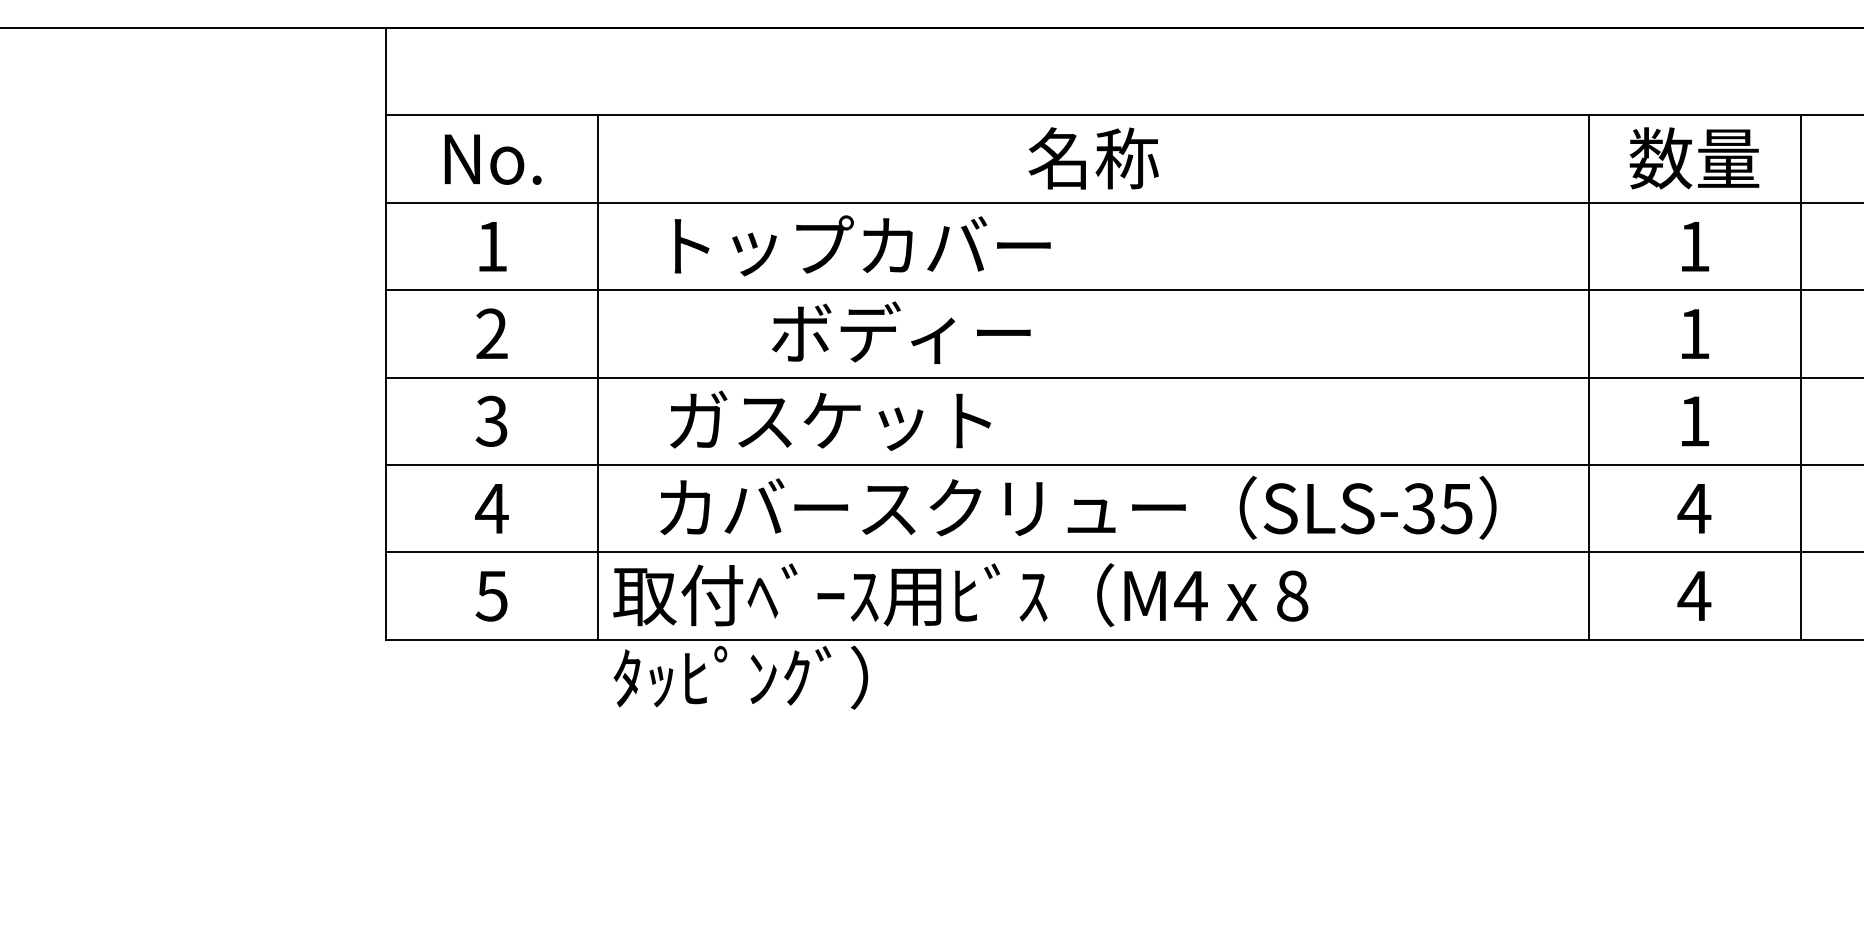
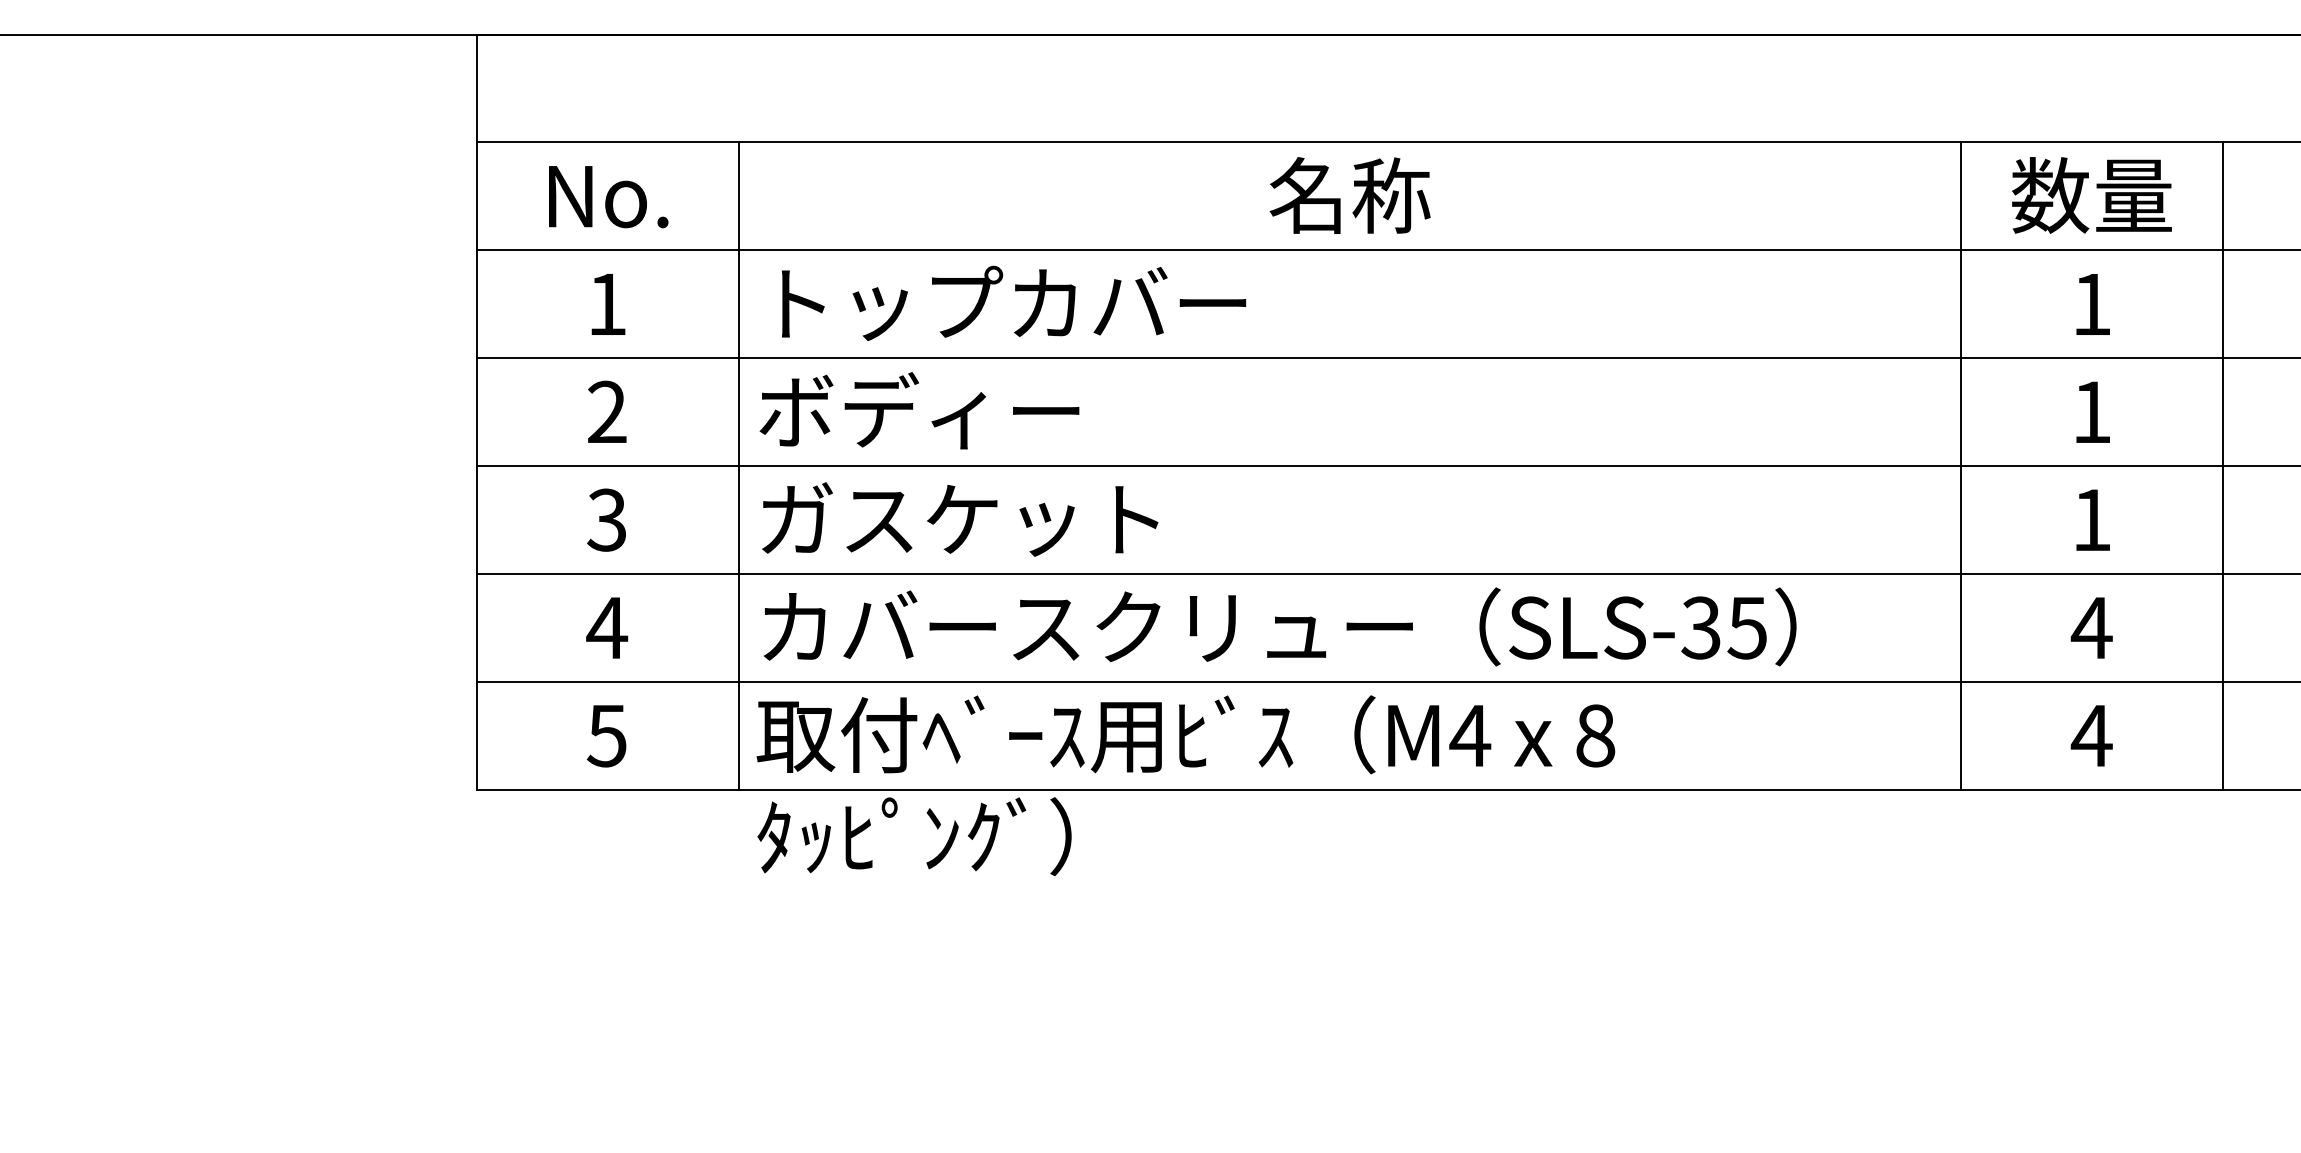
text: (863, 245) -> (1014, 302), moved
text: (901, 332) -> (919, 410), moved
text: (830, 420) -> (960, 519), moved
text: (1077, 507) -> (1279, 626), moved

